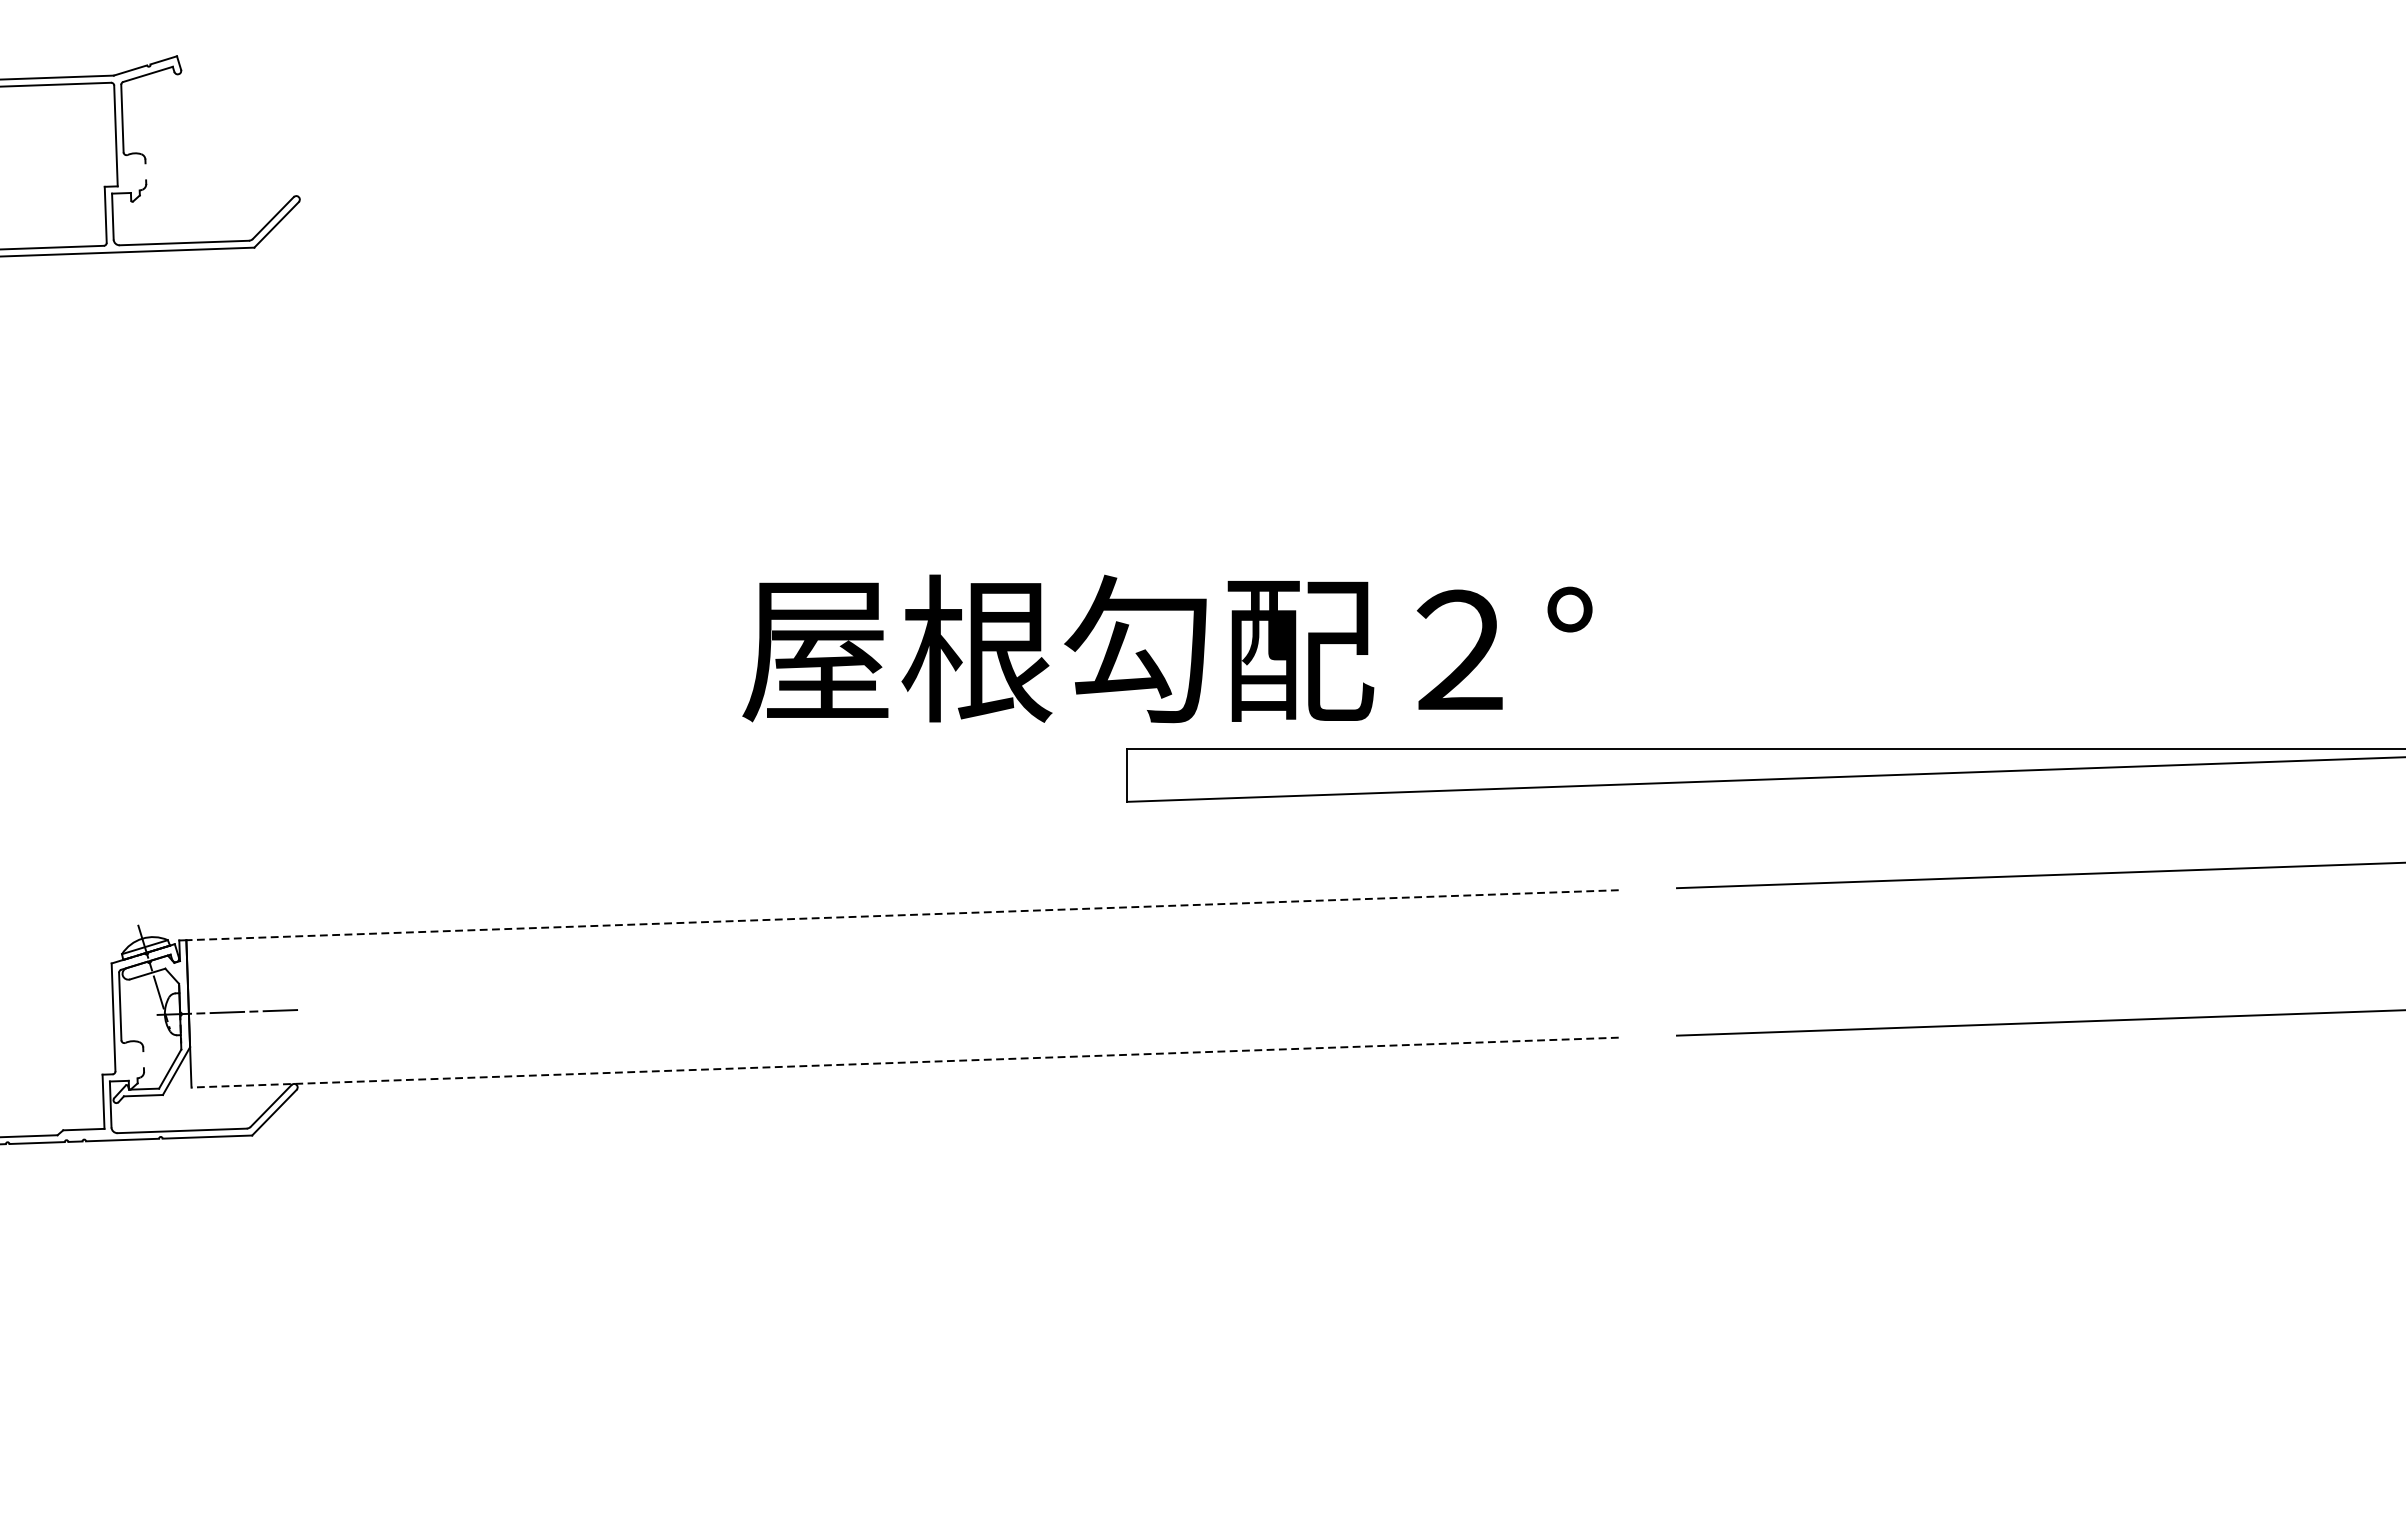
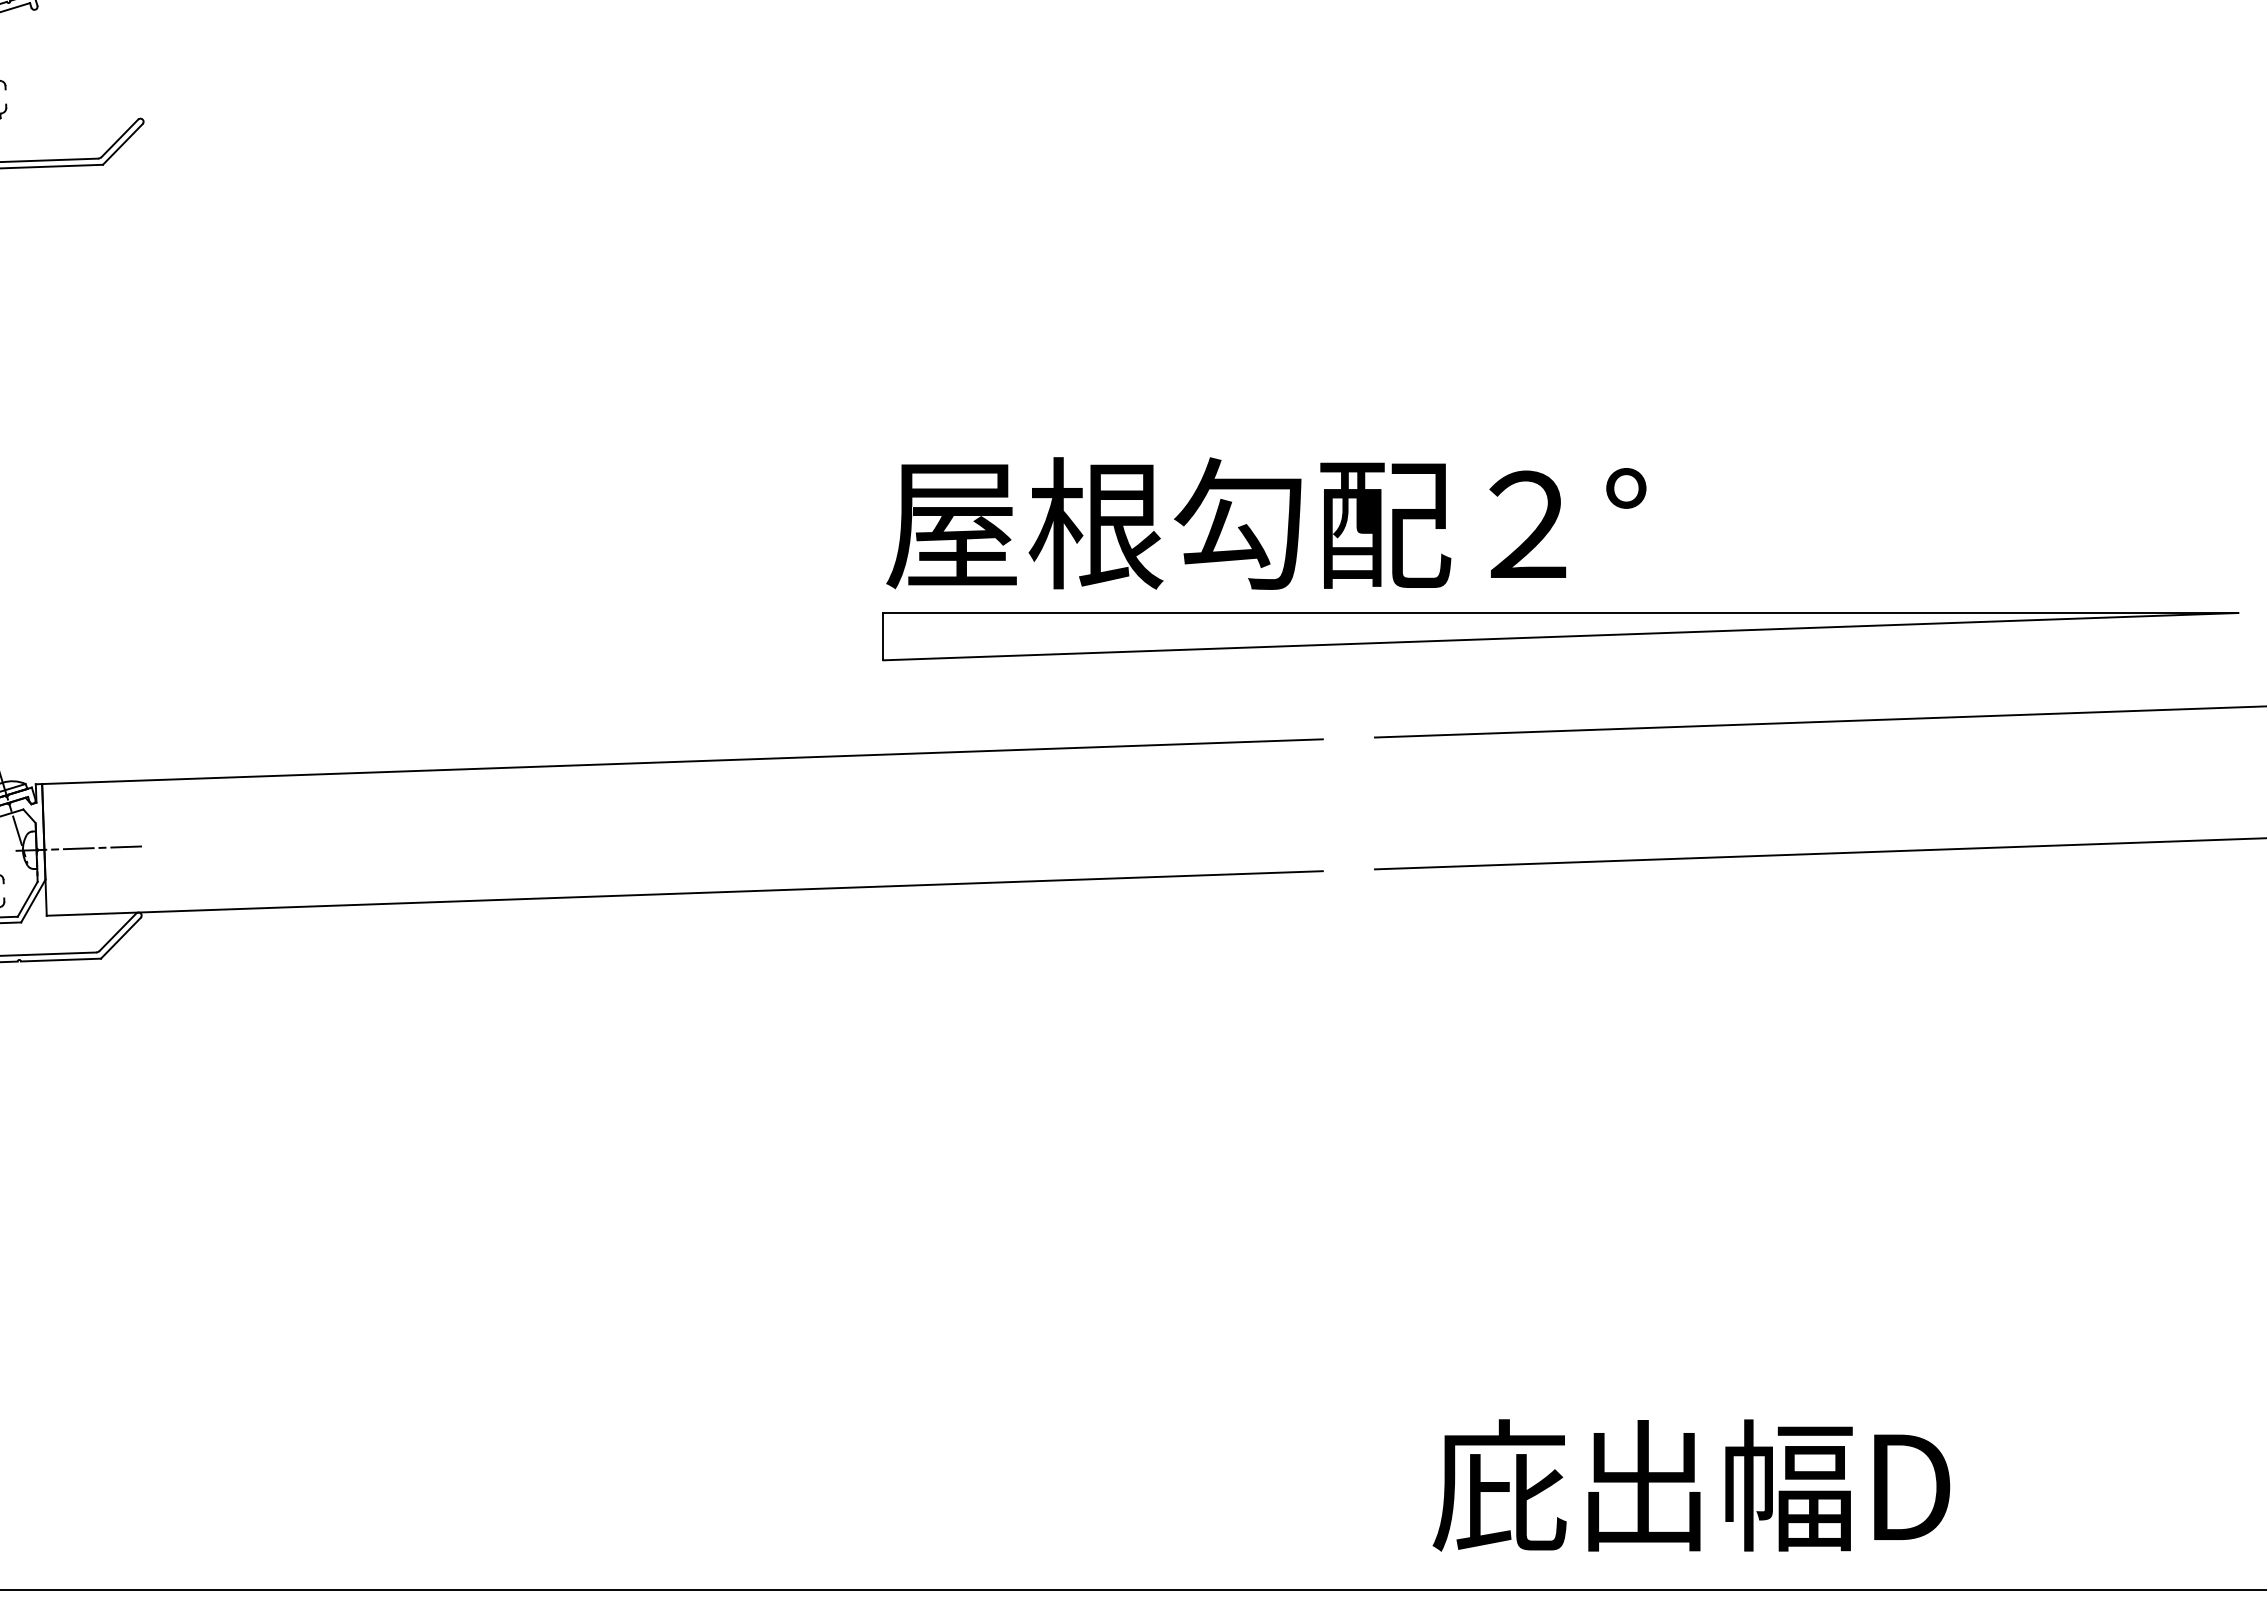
text: (1167, 648) -> (1266, 523), moved
line: (902, 915) -> (682, 761), dashed -> solid
line: (904, 1062) -> (684, 893), dashed -> solid

